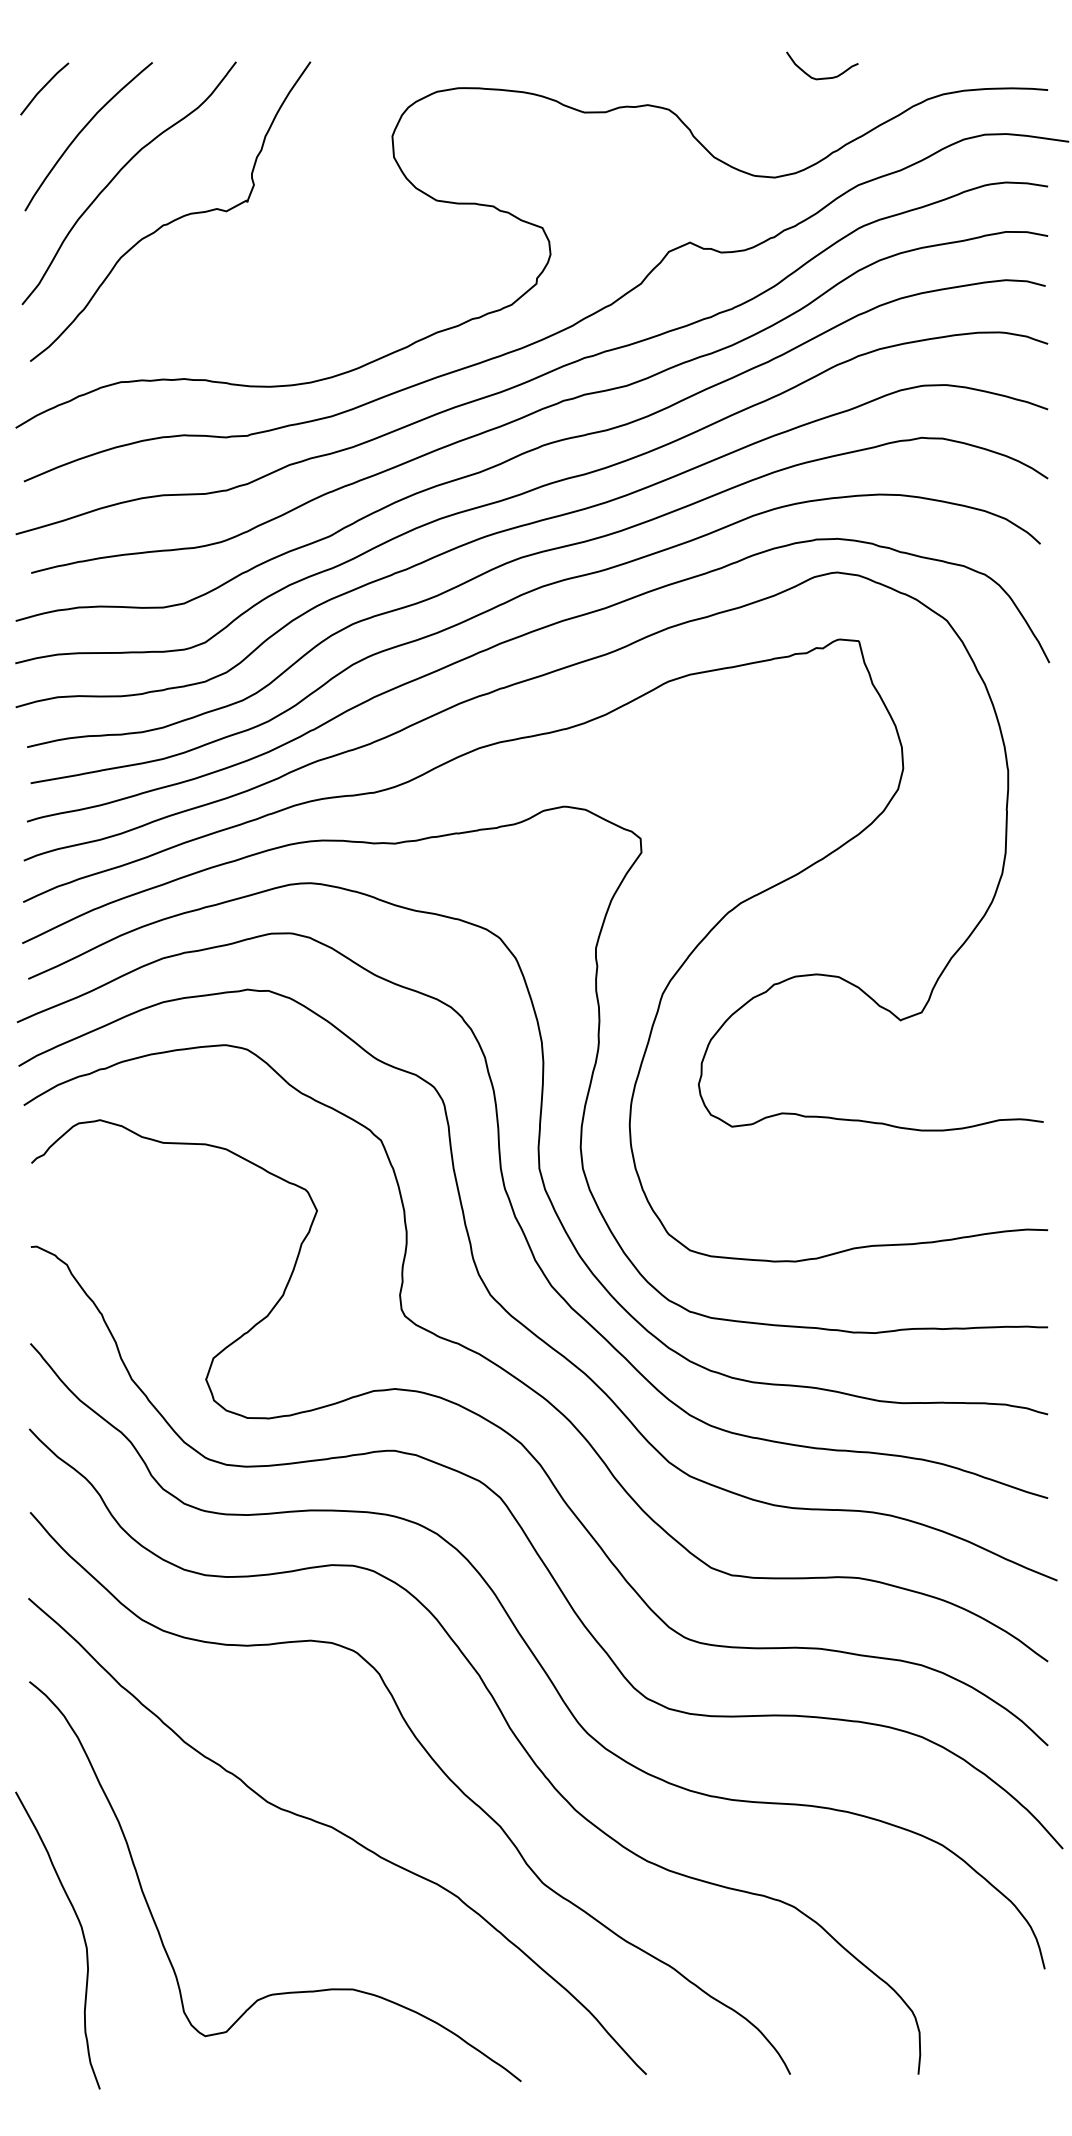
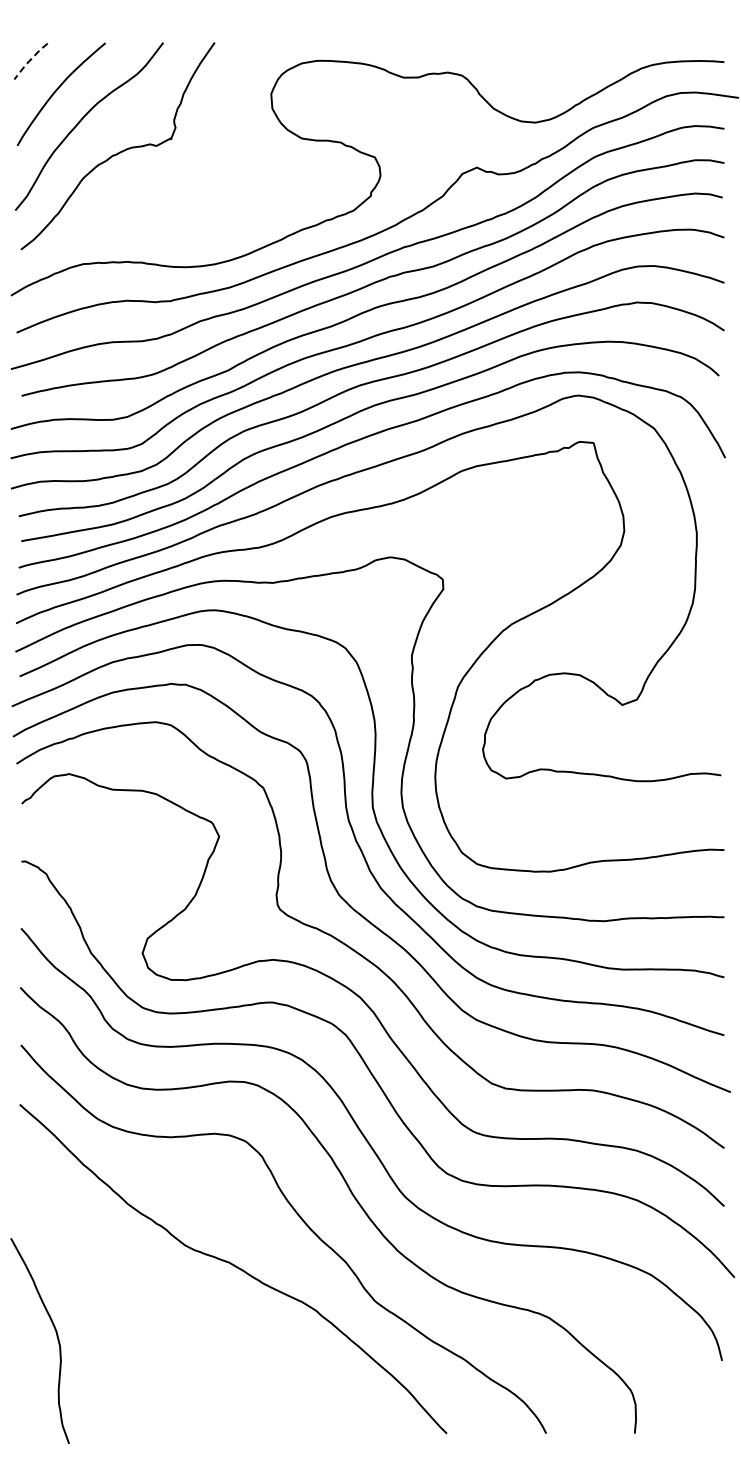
curve: (822, 77) -> (568, 53), removed
line: (42, 87) -> (29, 60), solid -> dashed
curve: (279, 1991) -> (193, 1376), removed

